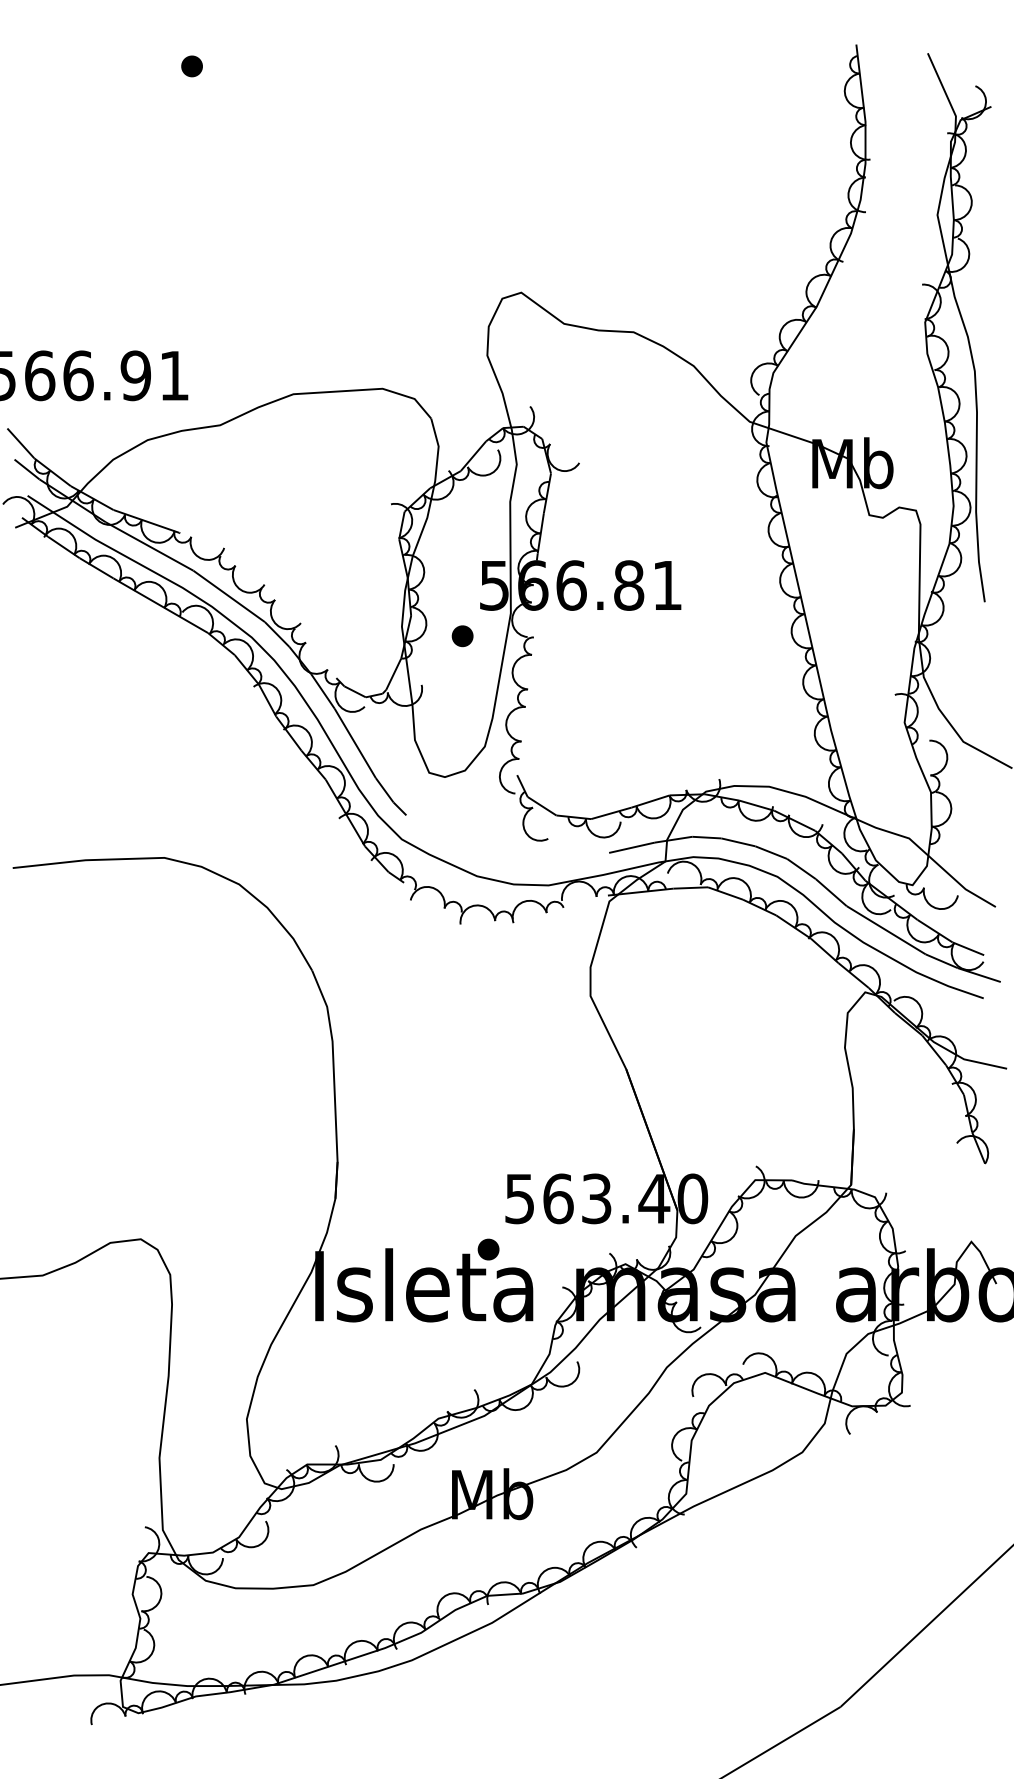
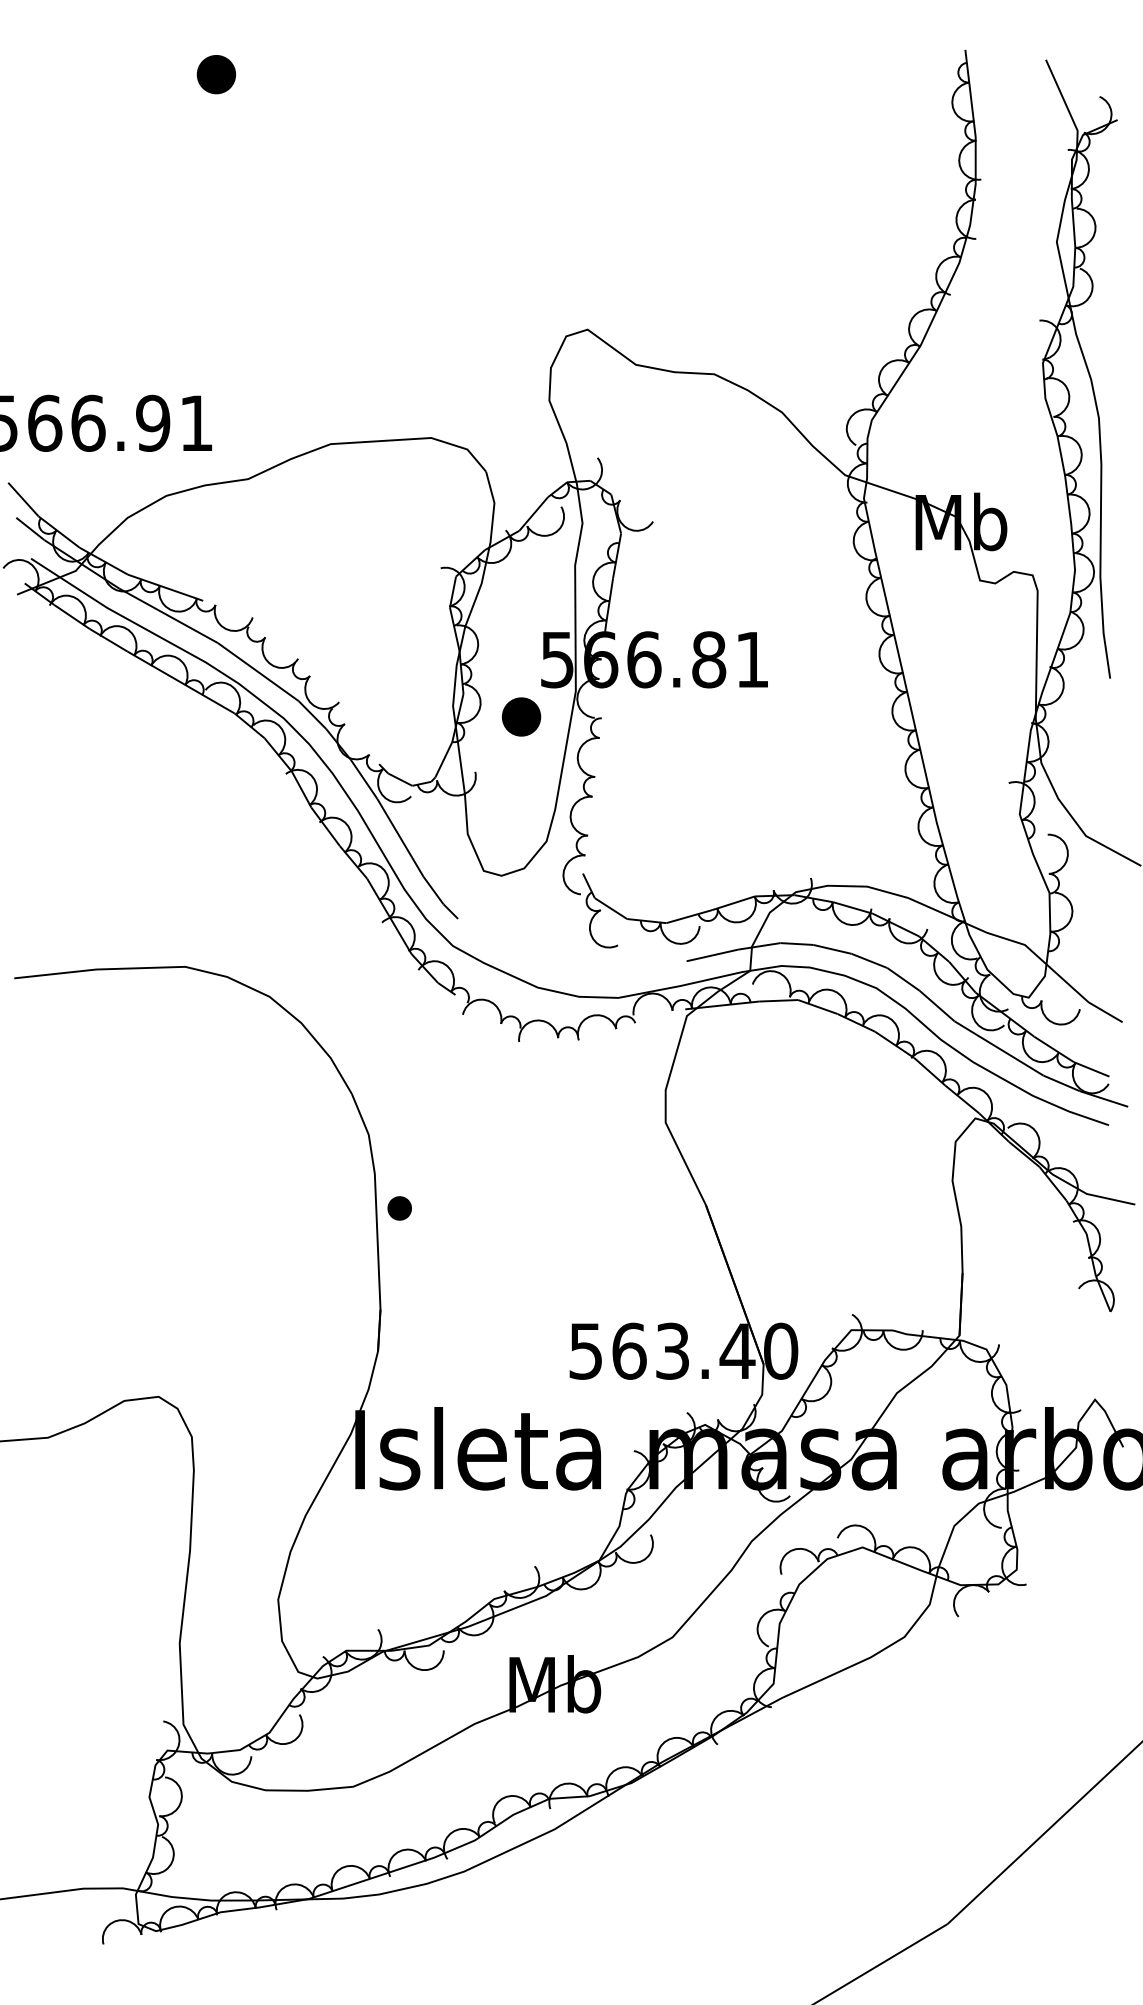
part: (192, 66) -> (216, 74), size x1.6
part: (462, 635) -> (521, 716), size x1.6
part: (488, 1249) -> (399, 1208), moved

